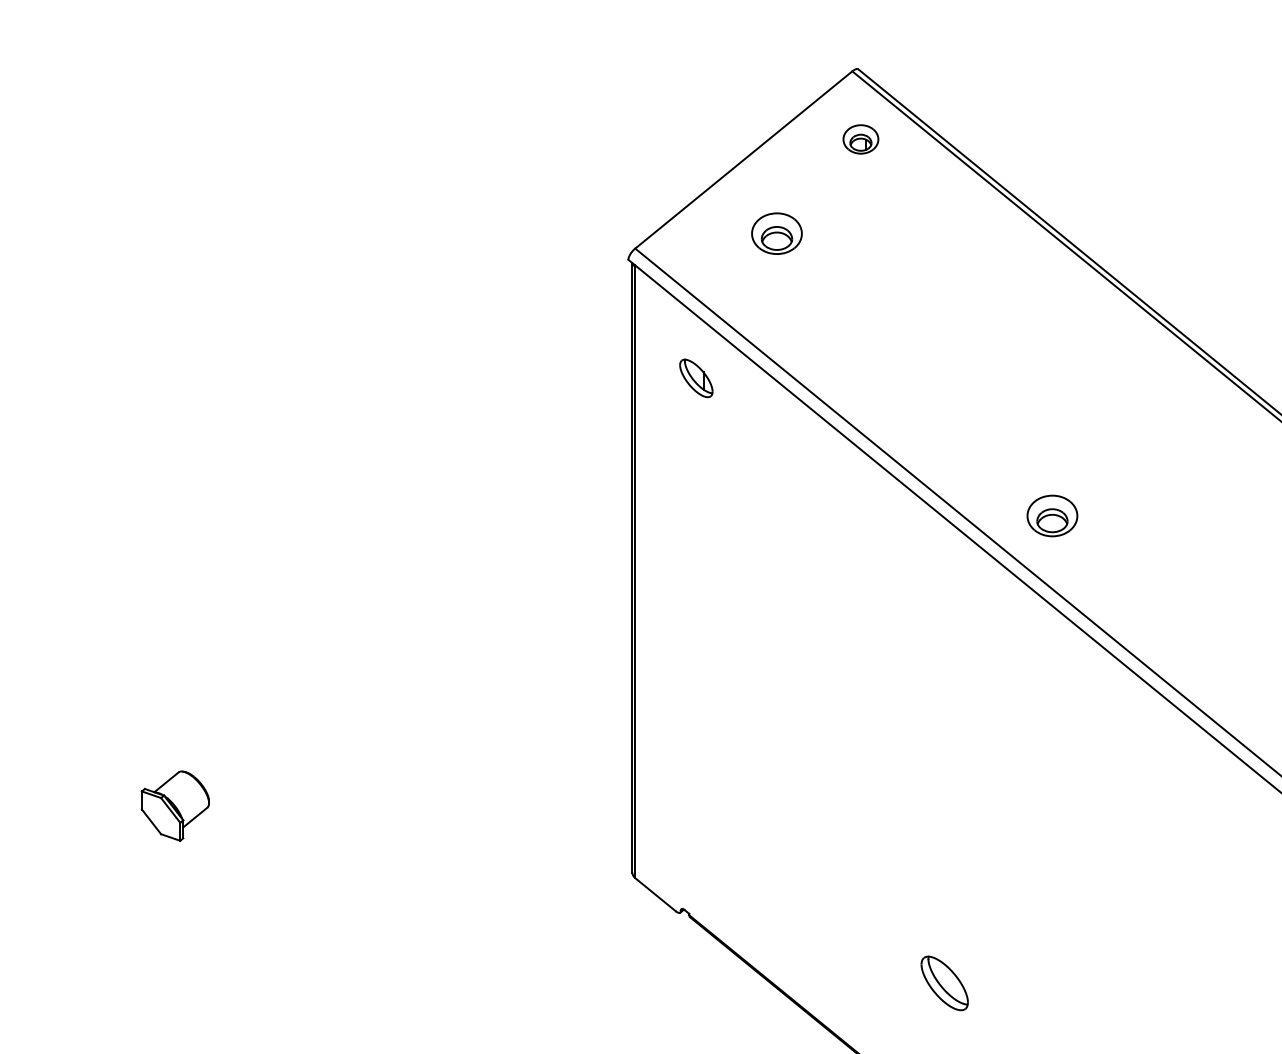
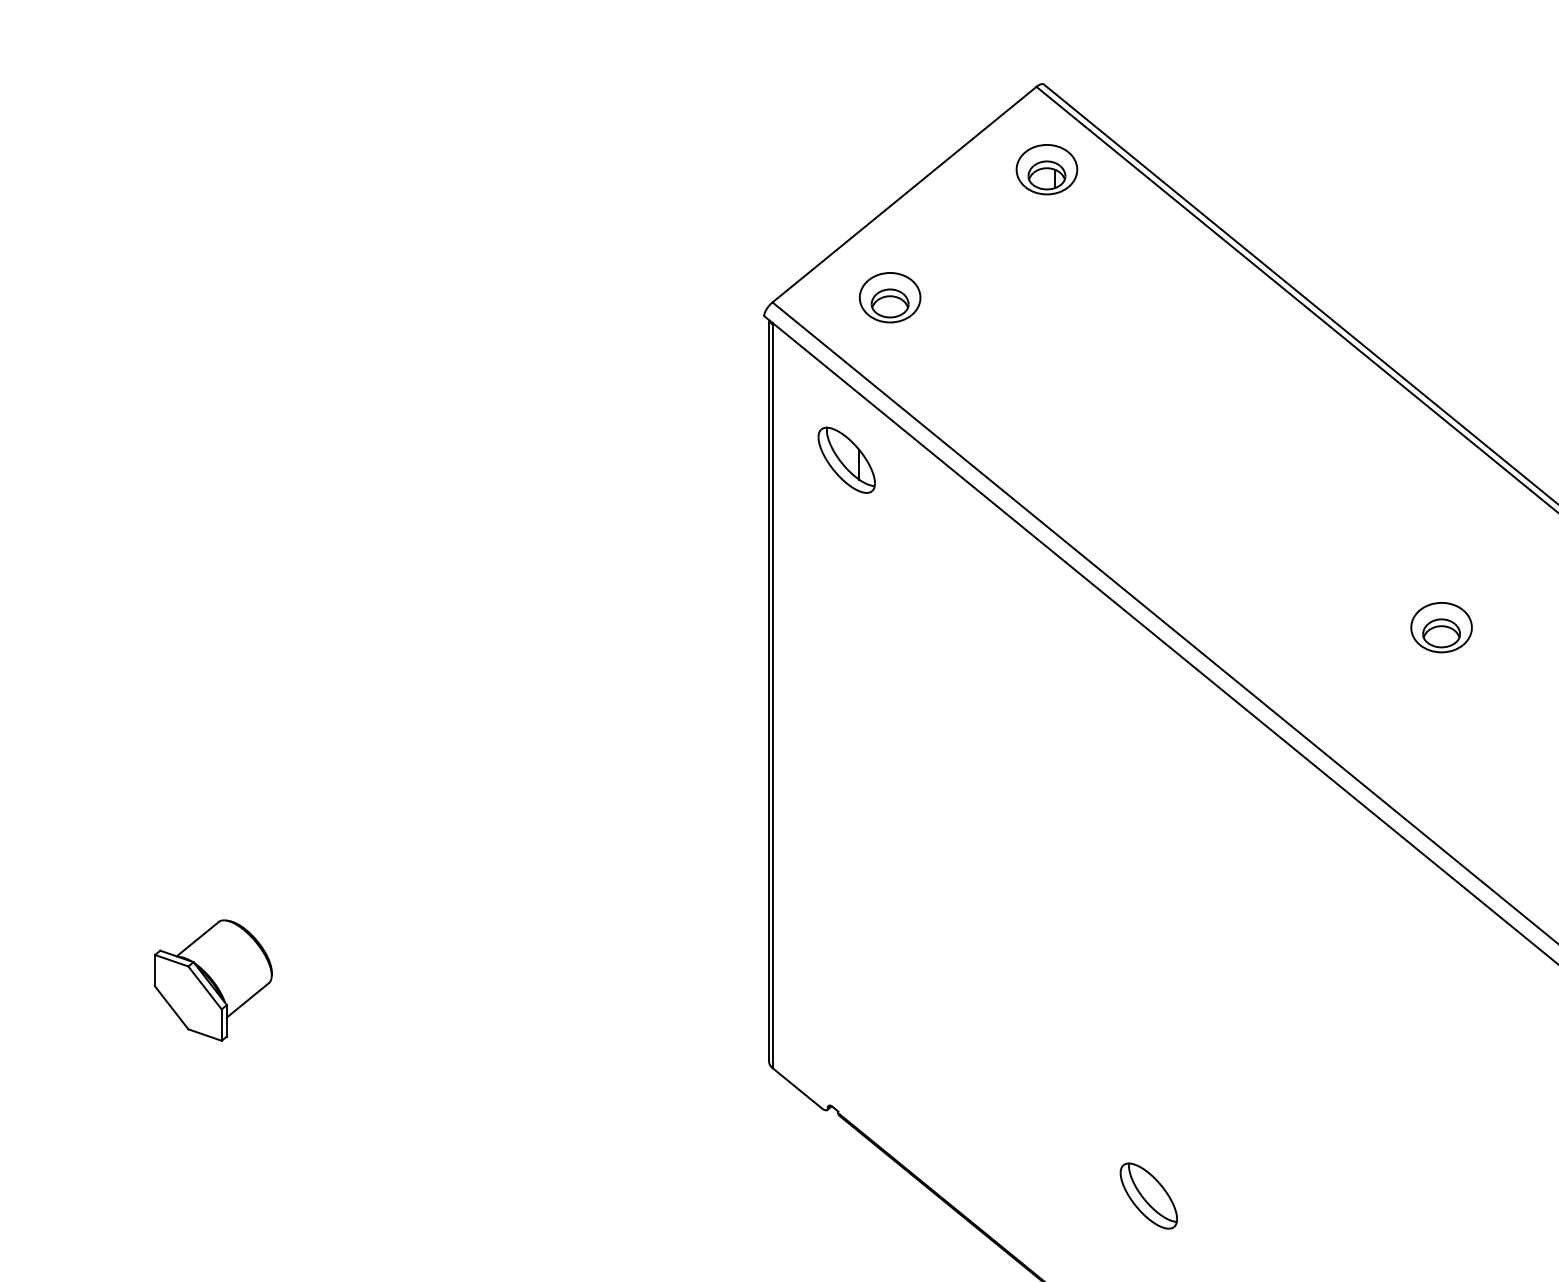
part: (860, 139) -> (1046, 169), size x1.43
part: (776, 233) -> (889, 297), moved
part: (696, 378) -> (846, 460), size x1.43
part: (1052, 515) -> (1441, 627), moved
part: (175, 805) -> (213, 979), size x1.43

